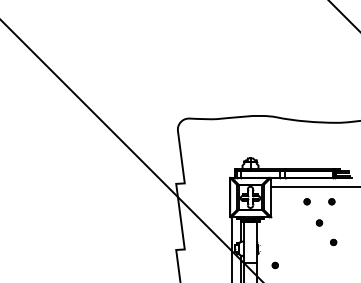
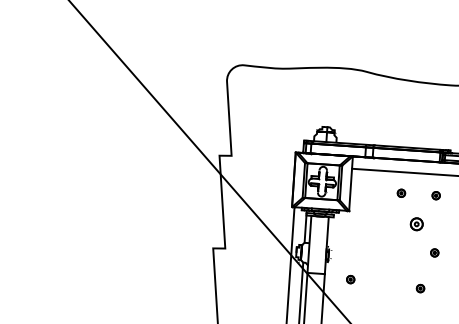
part: (319, 222) -> (416, 223), size x1.6
part: (324, 268) -> (419, 288), added

